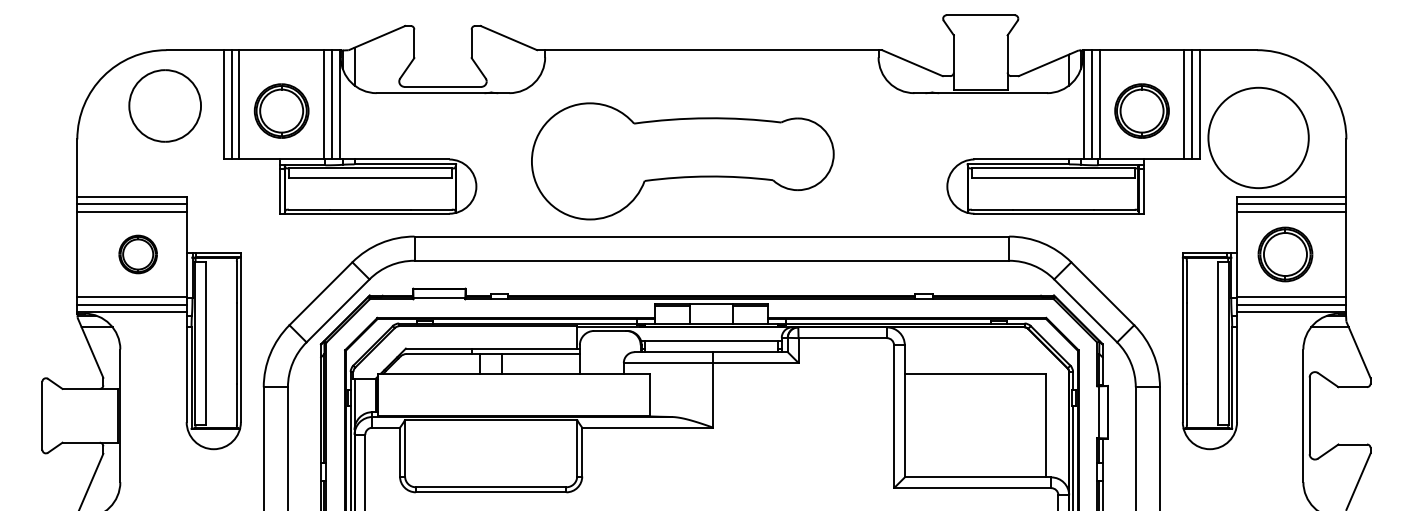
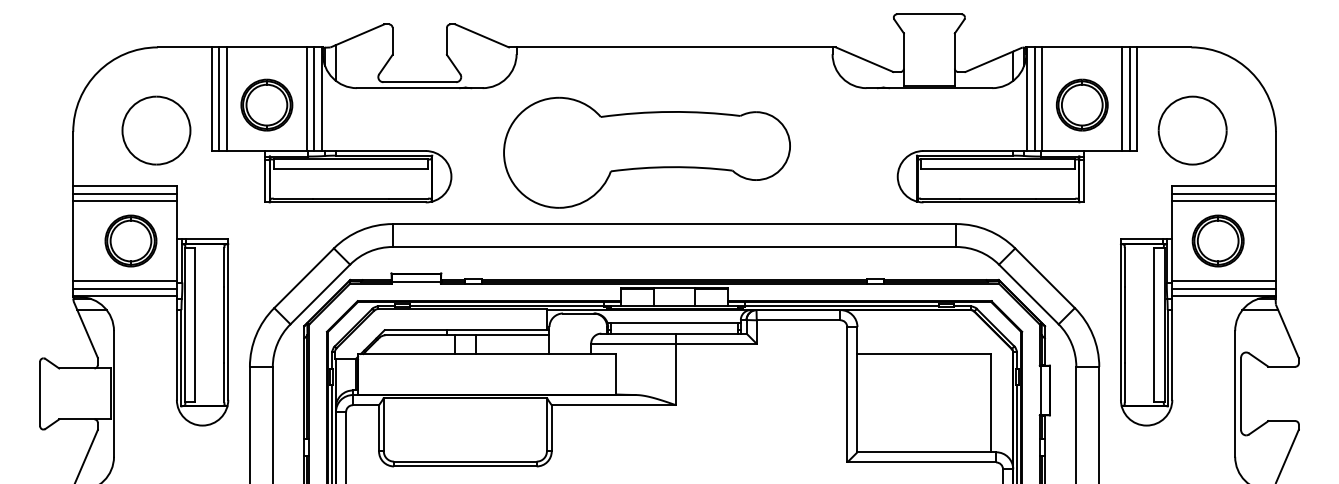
part: (164, 105) -> (155, 130), moved
part: (1258, 137) -> (1192, 130), size x0.71
part: (137, 254) -> (130, 241), size x1.43

